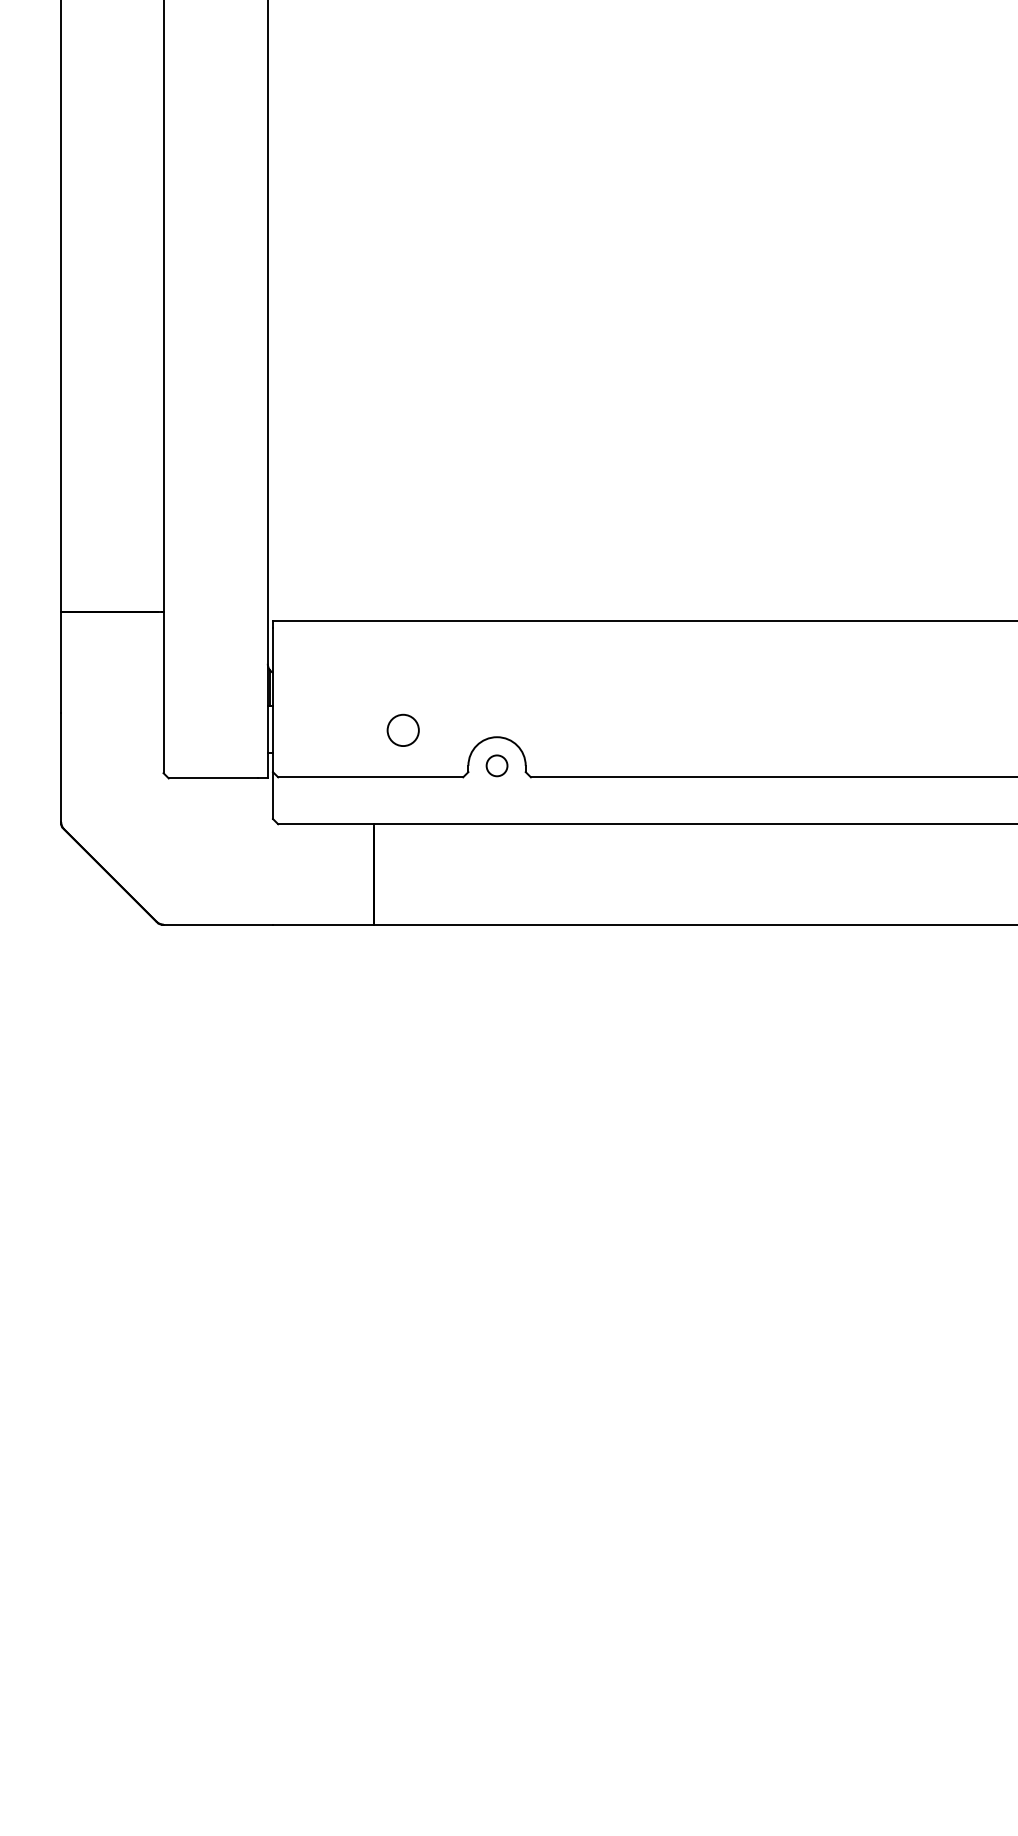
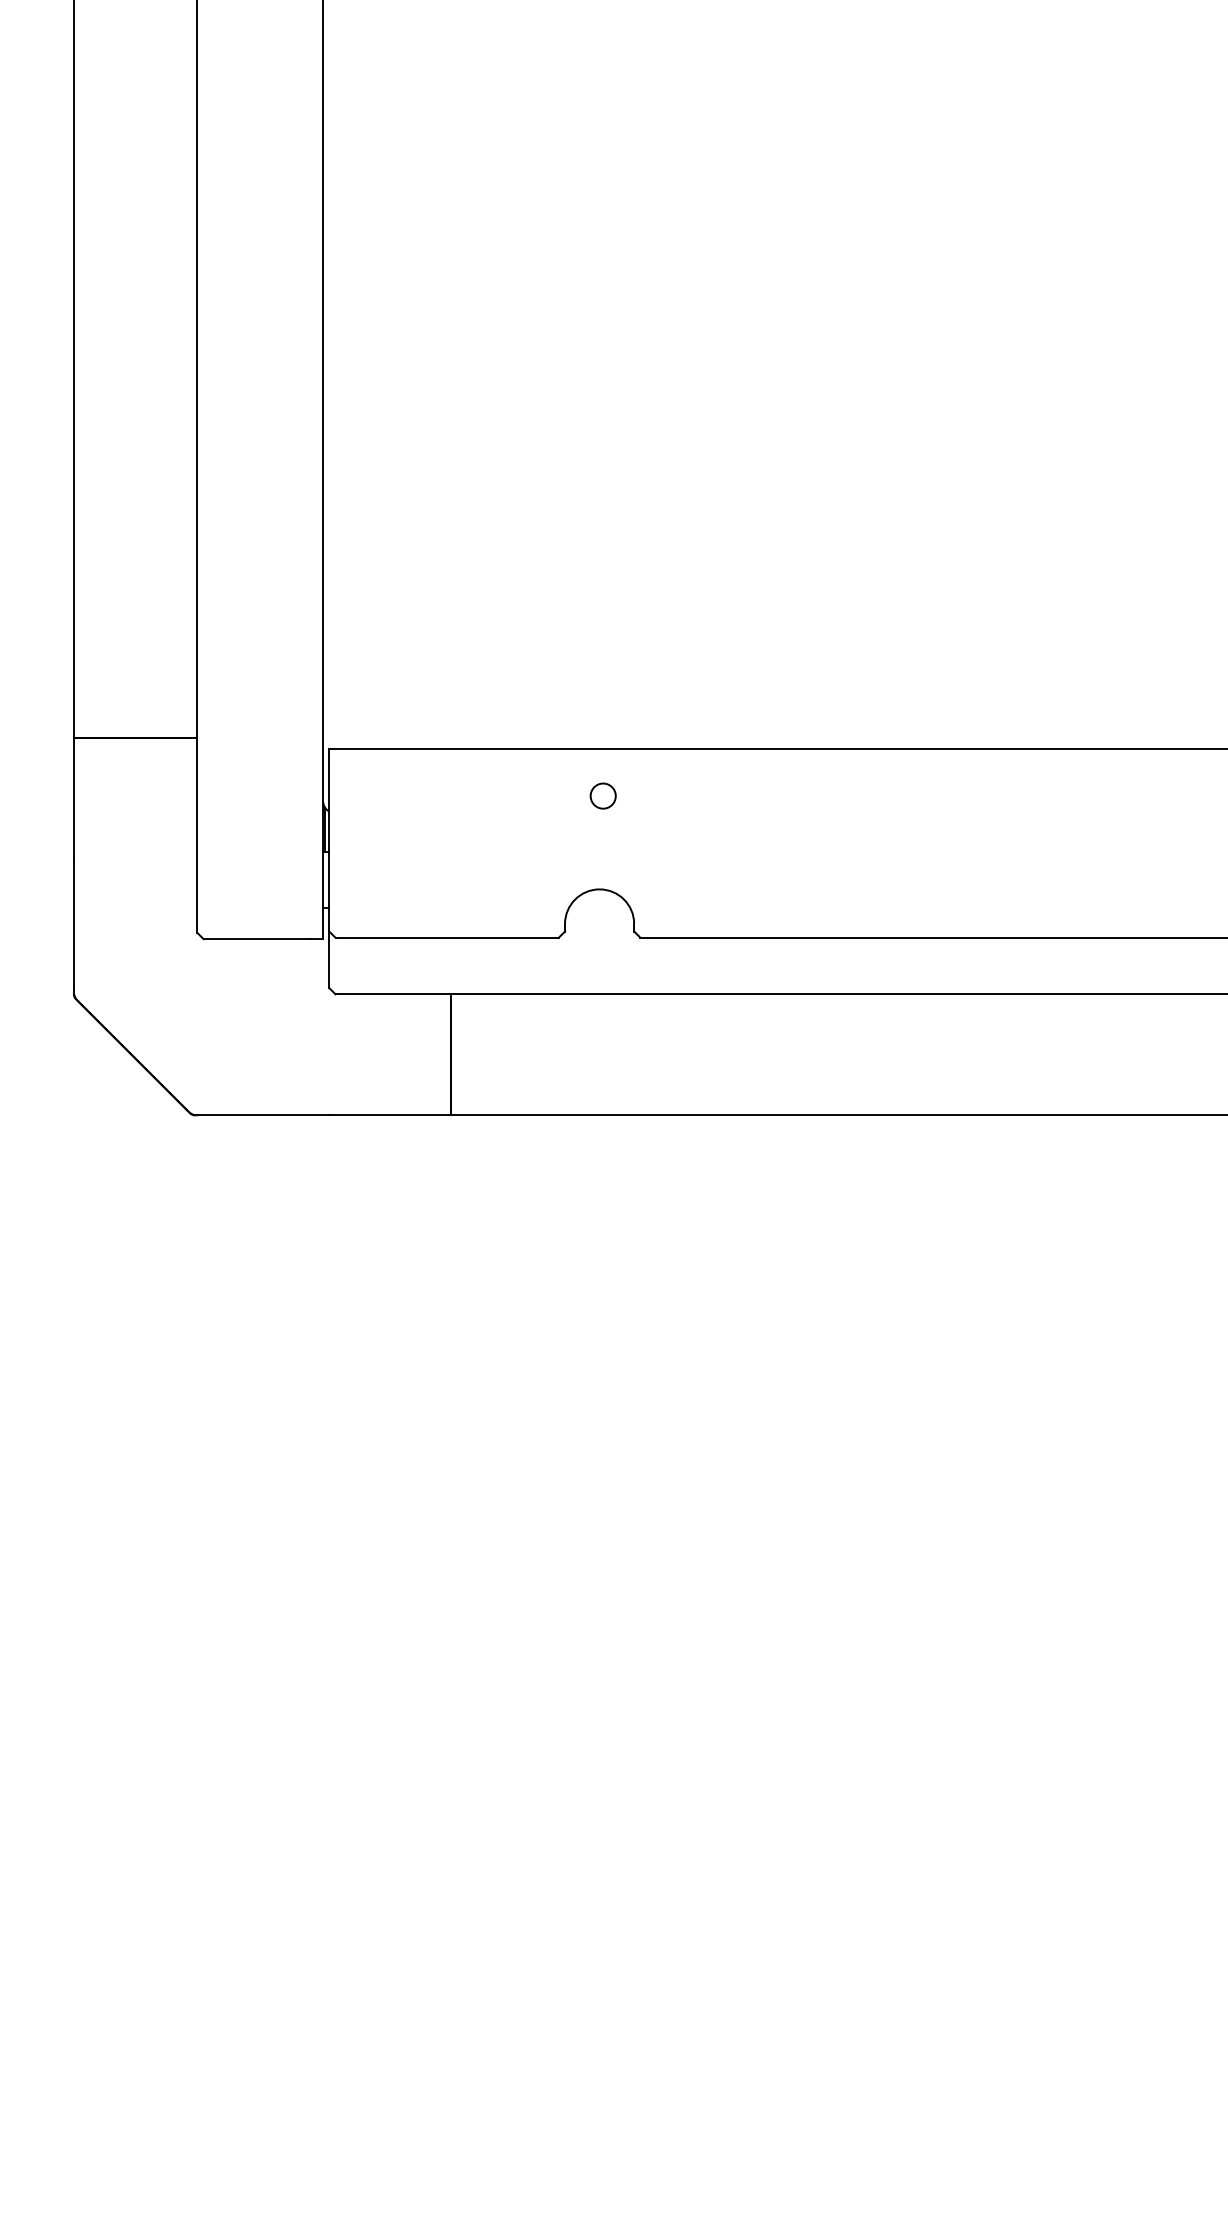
circle: (402, 729) -> (485, 880), removed
circle: (496, 765) -> (602, 795), moved

